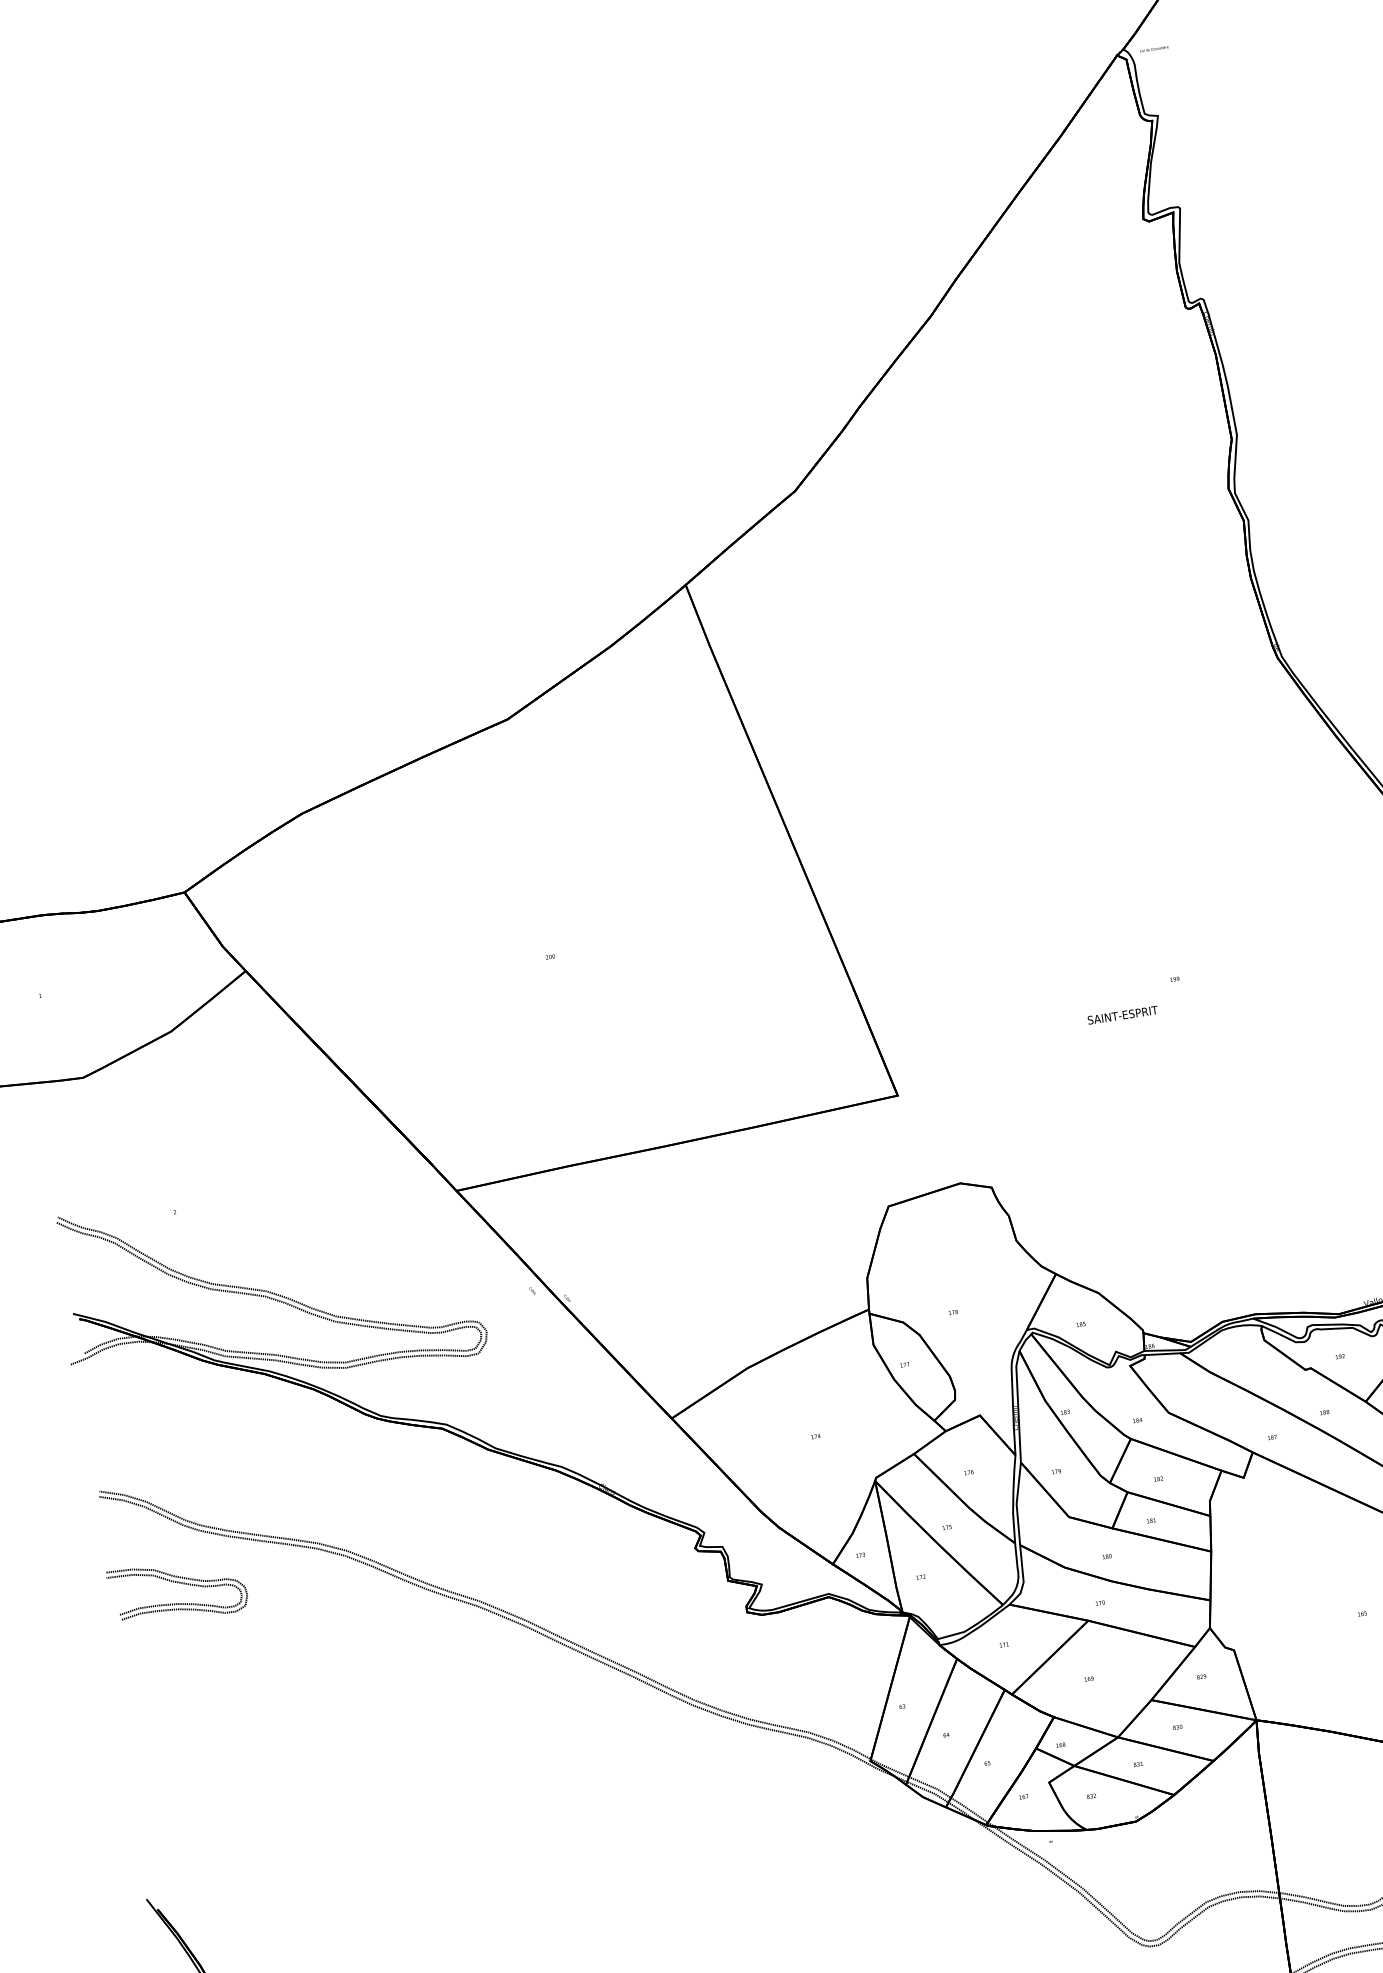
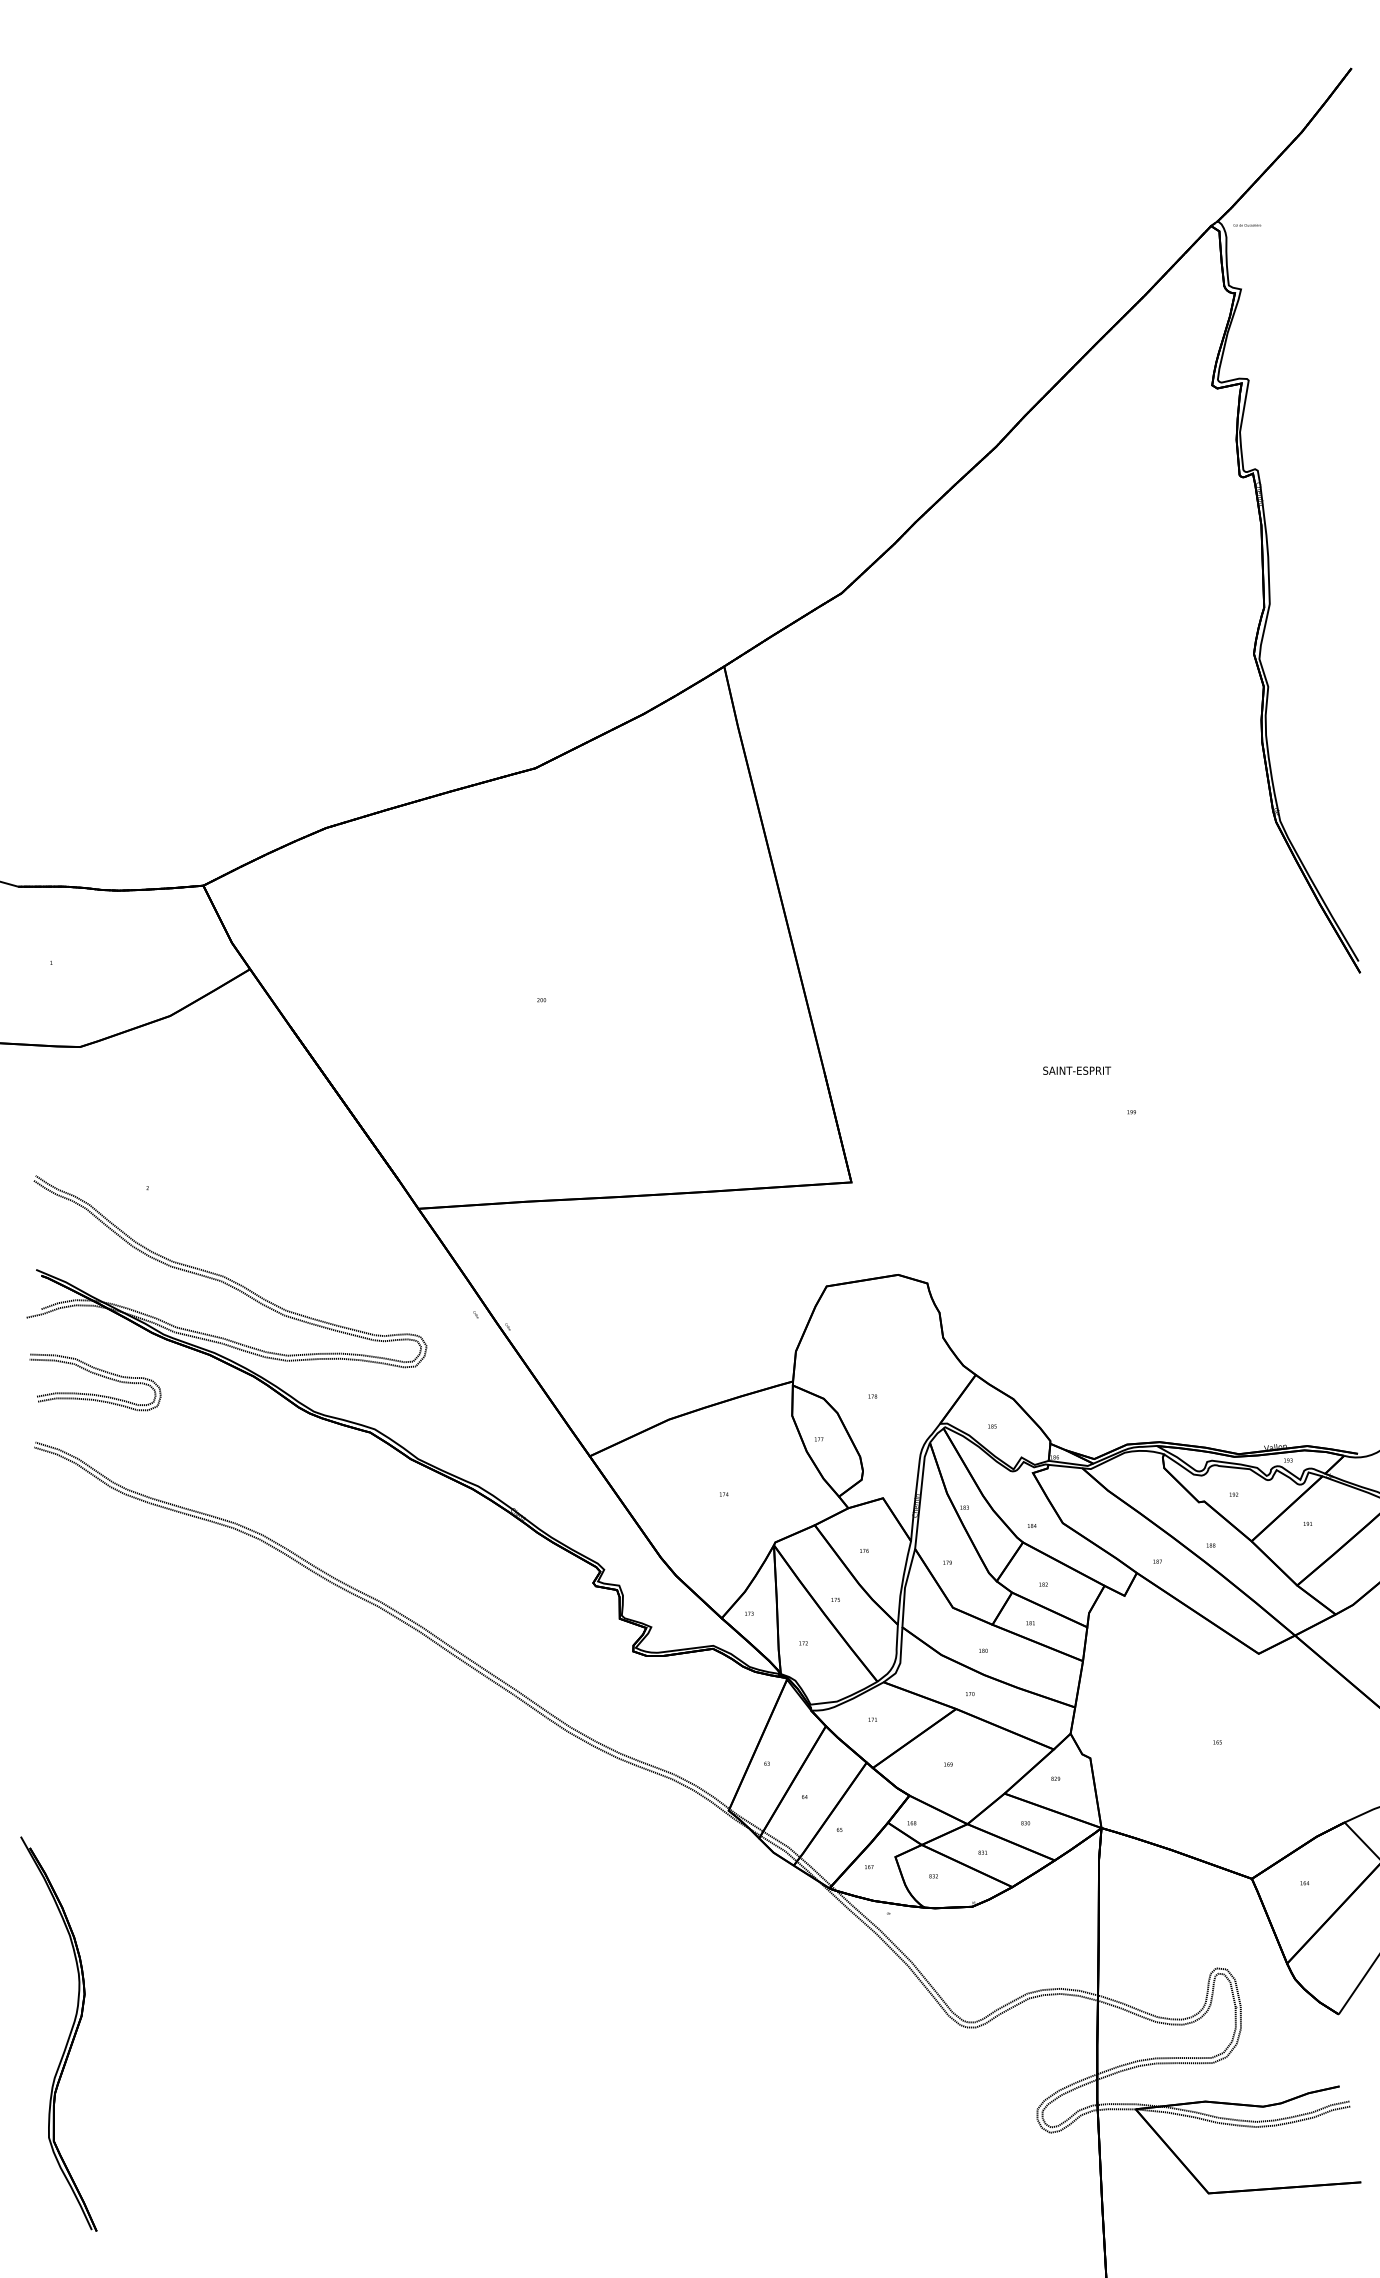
text: (1123, 1014) -> (1077, 1070), moved
part: (179, 1583) -> (98, 1375), moved

